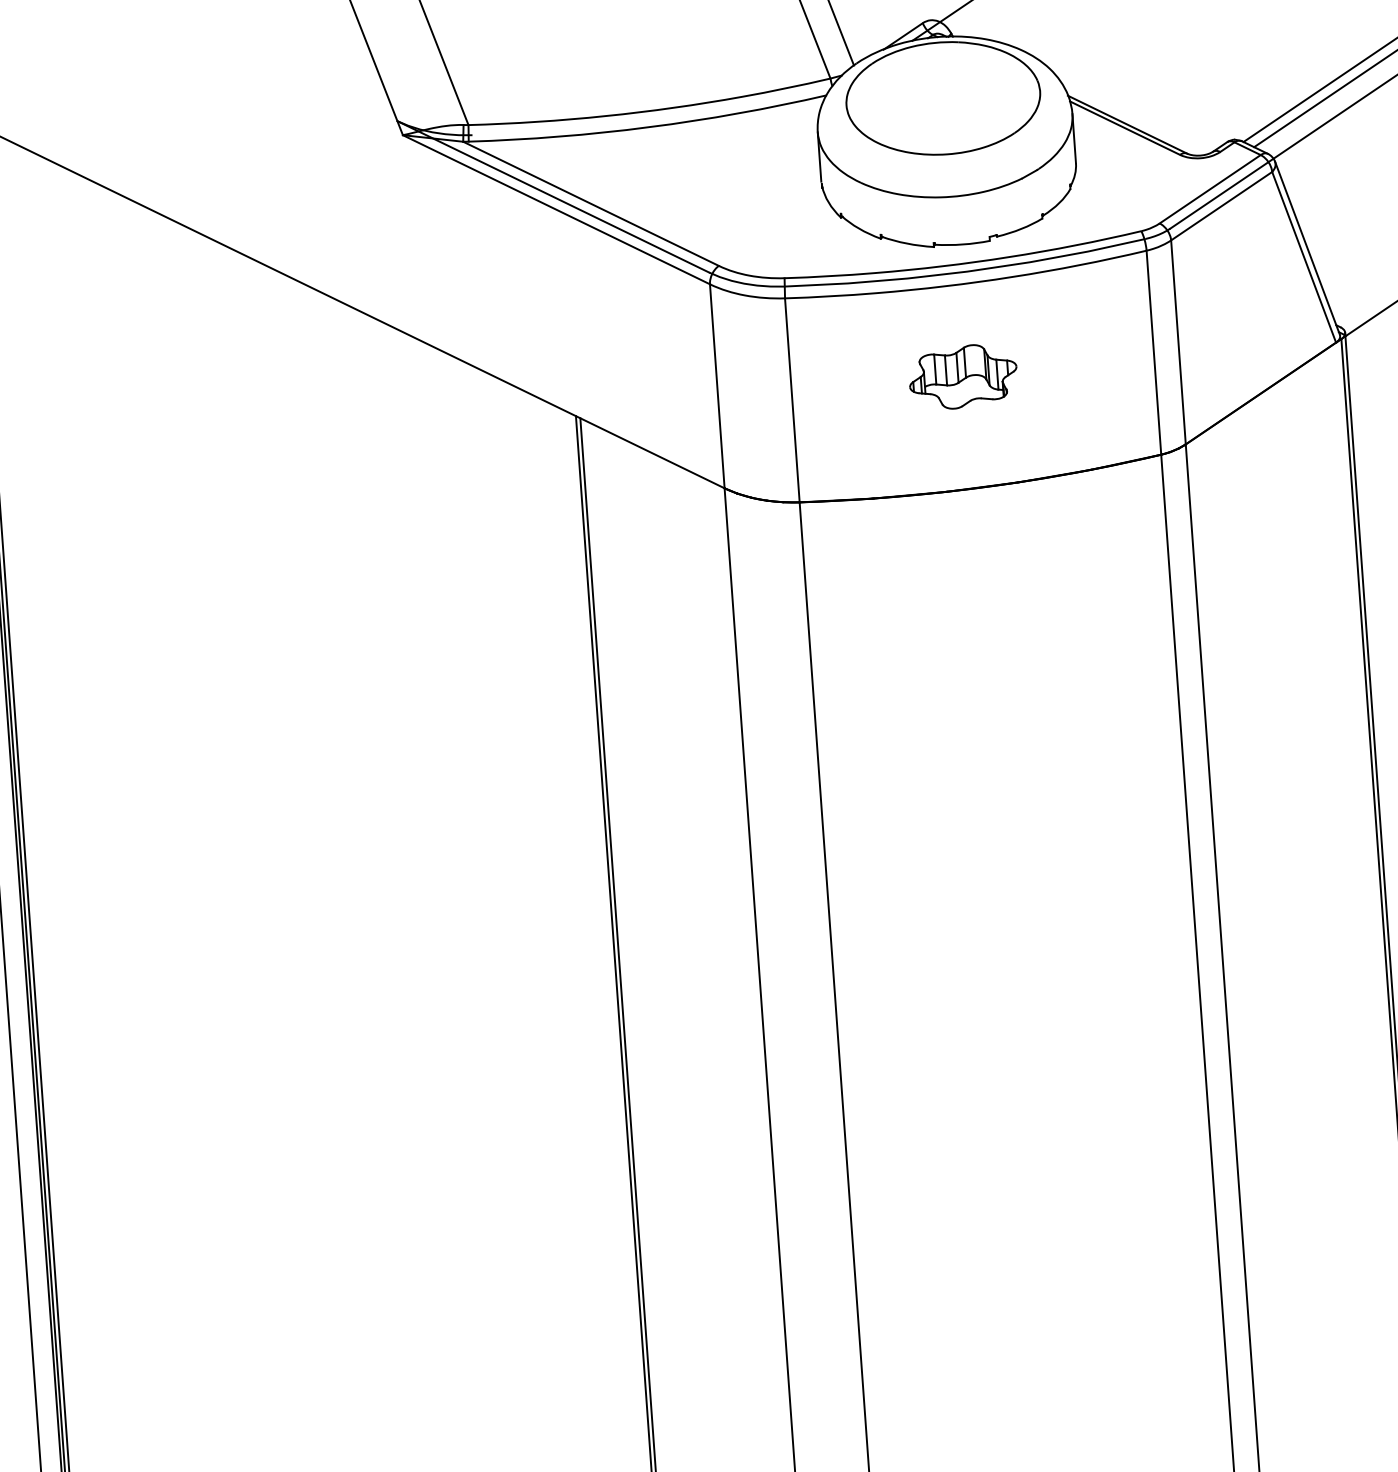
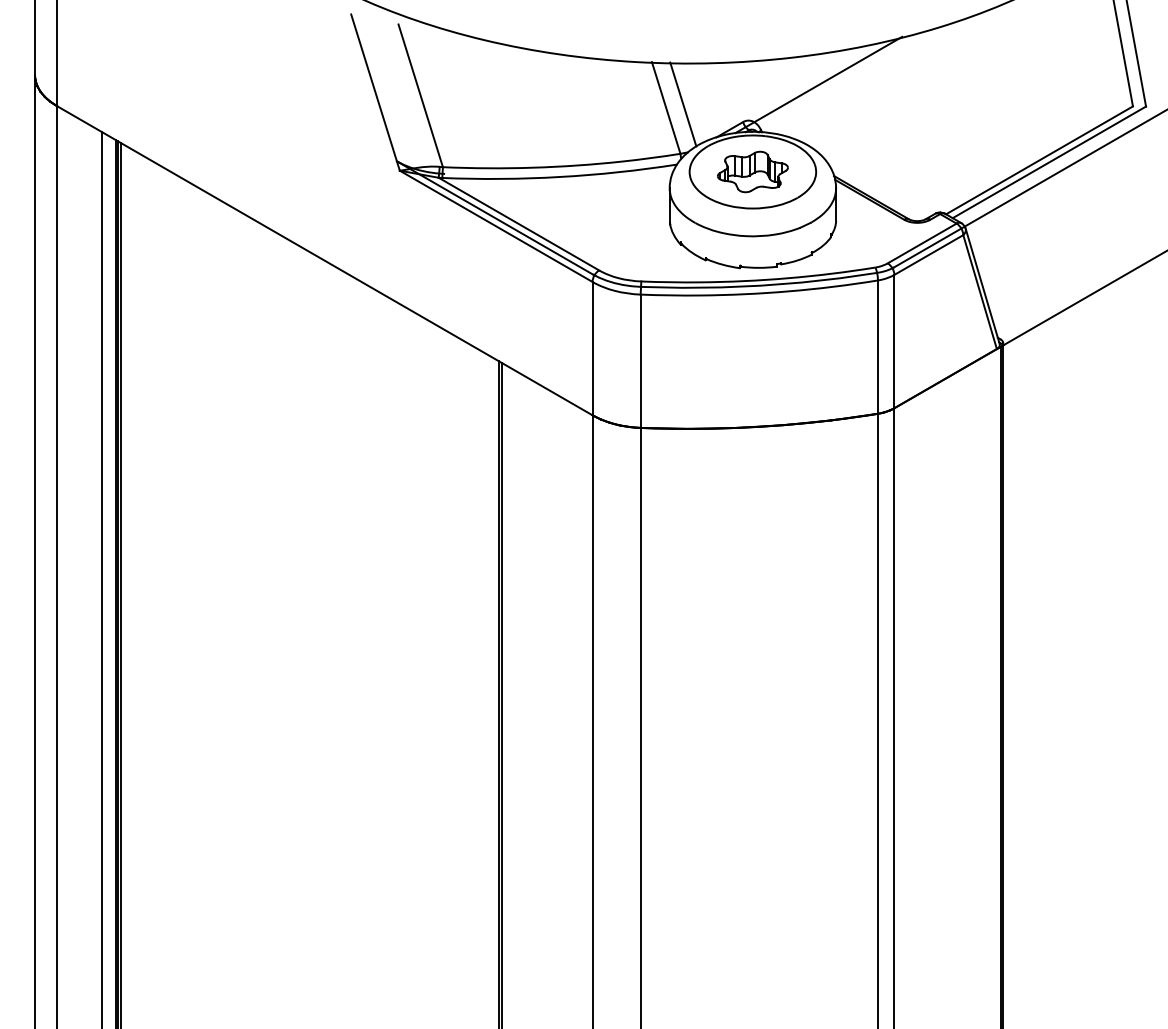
part: (962, 376) -> (752, 171), moved

